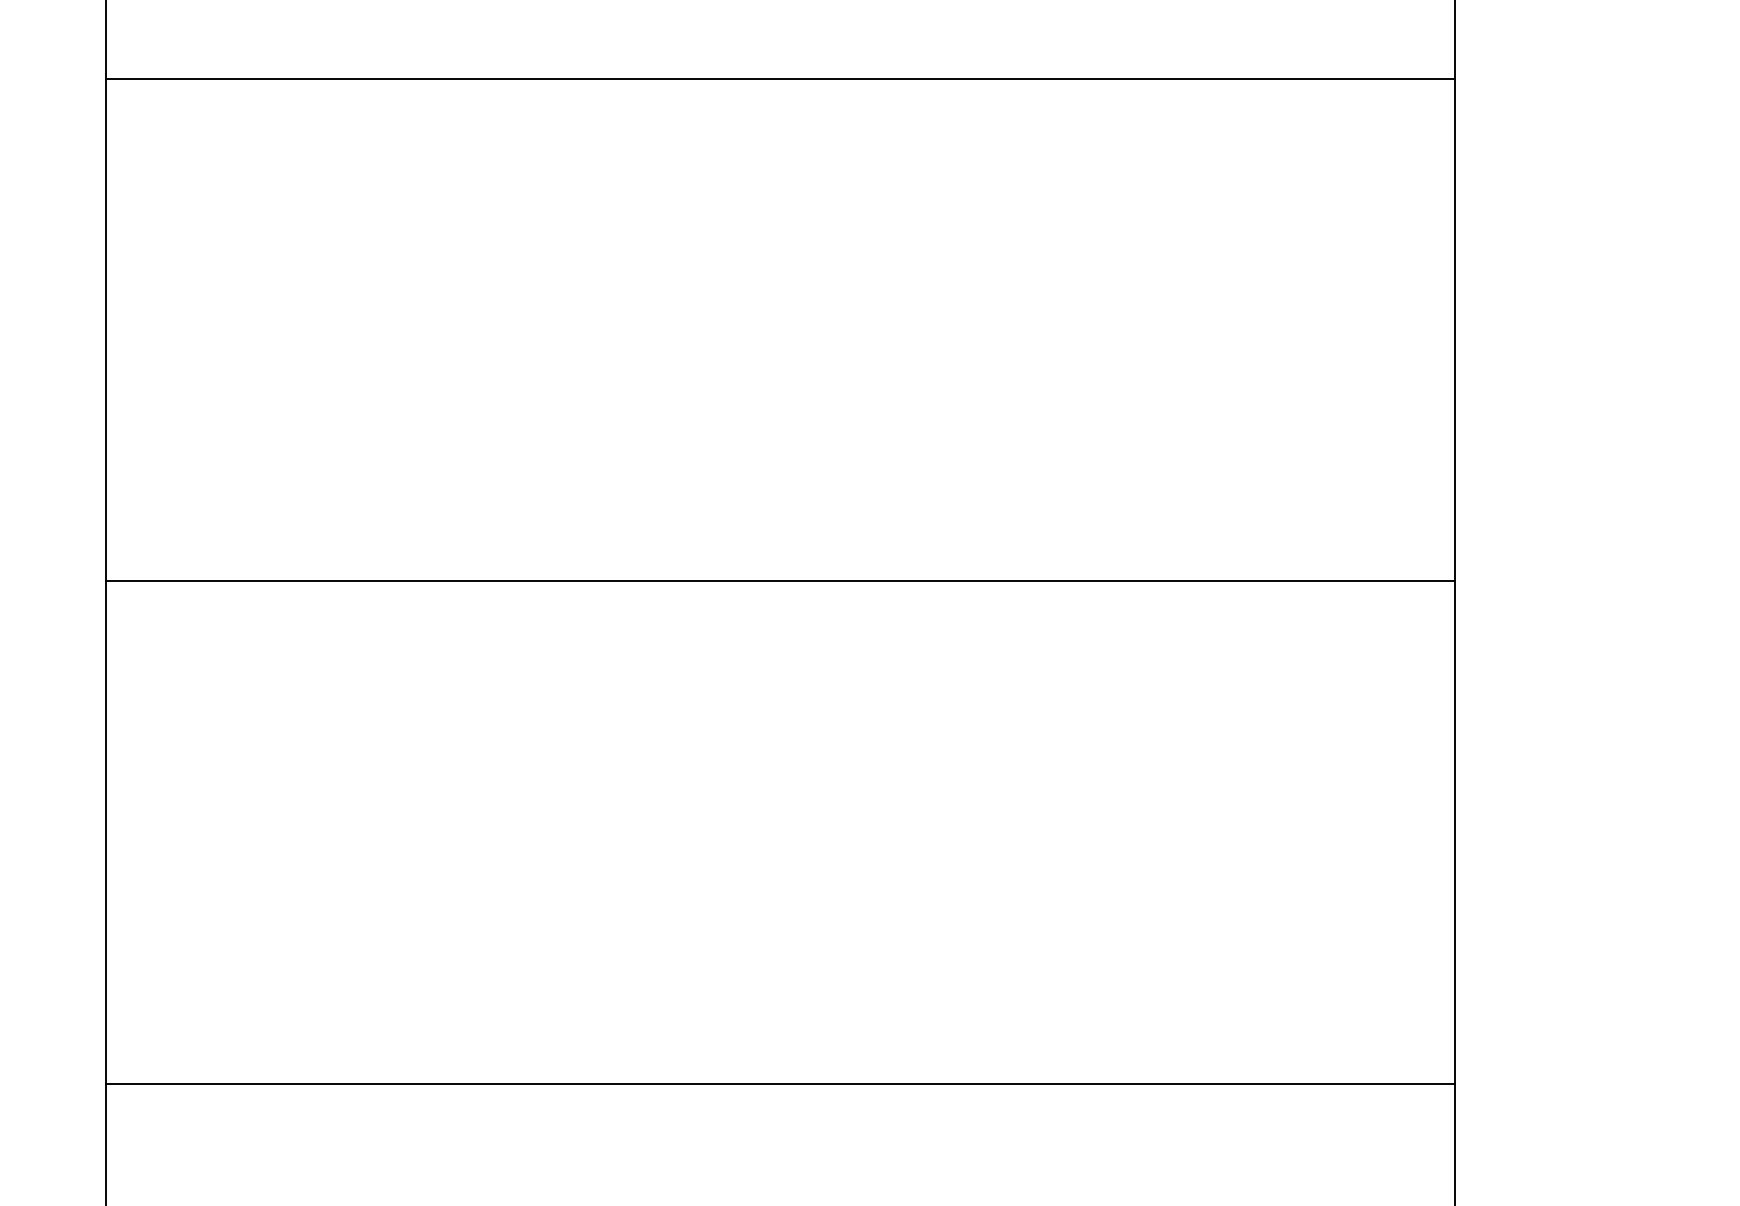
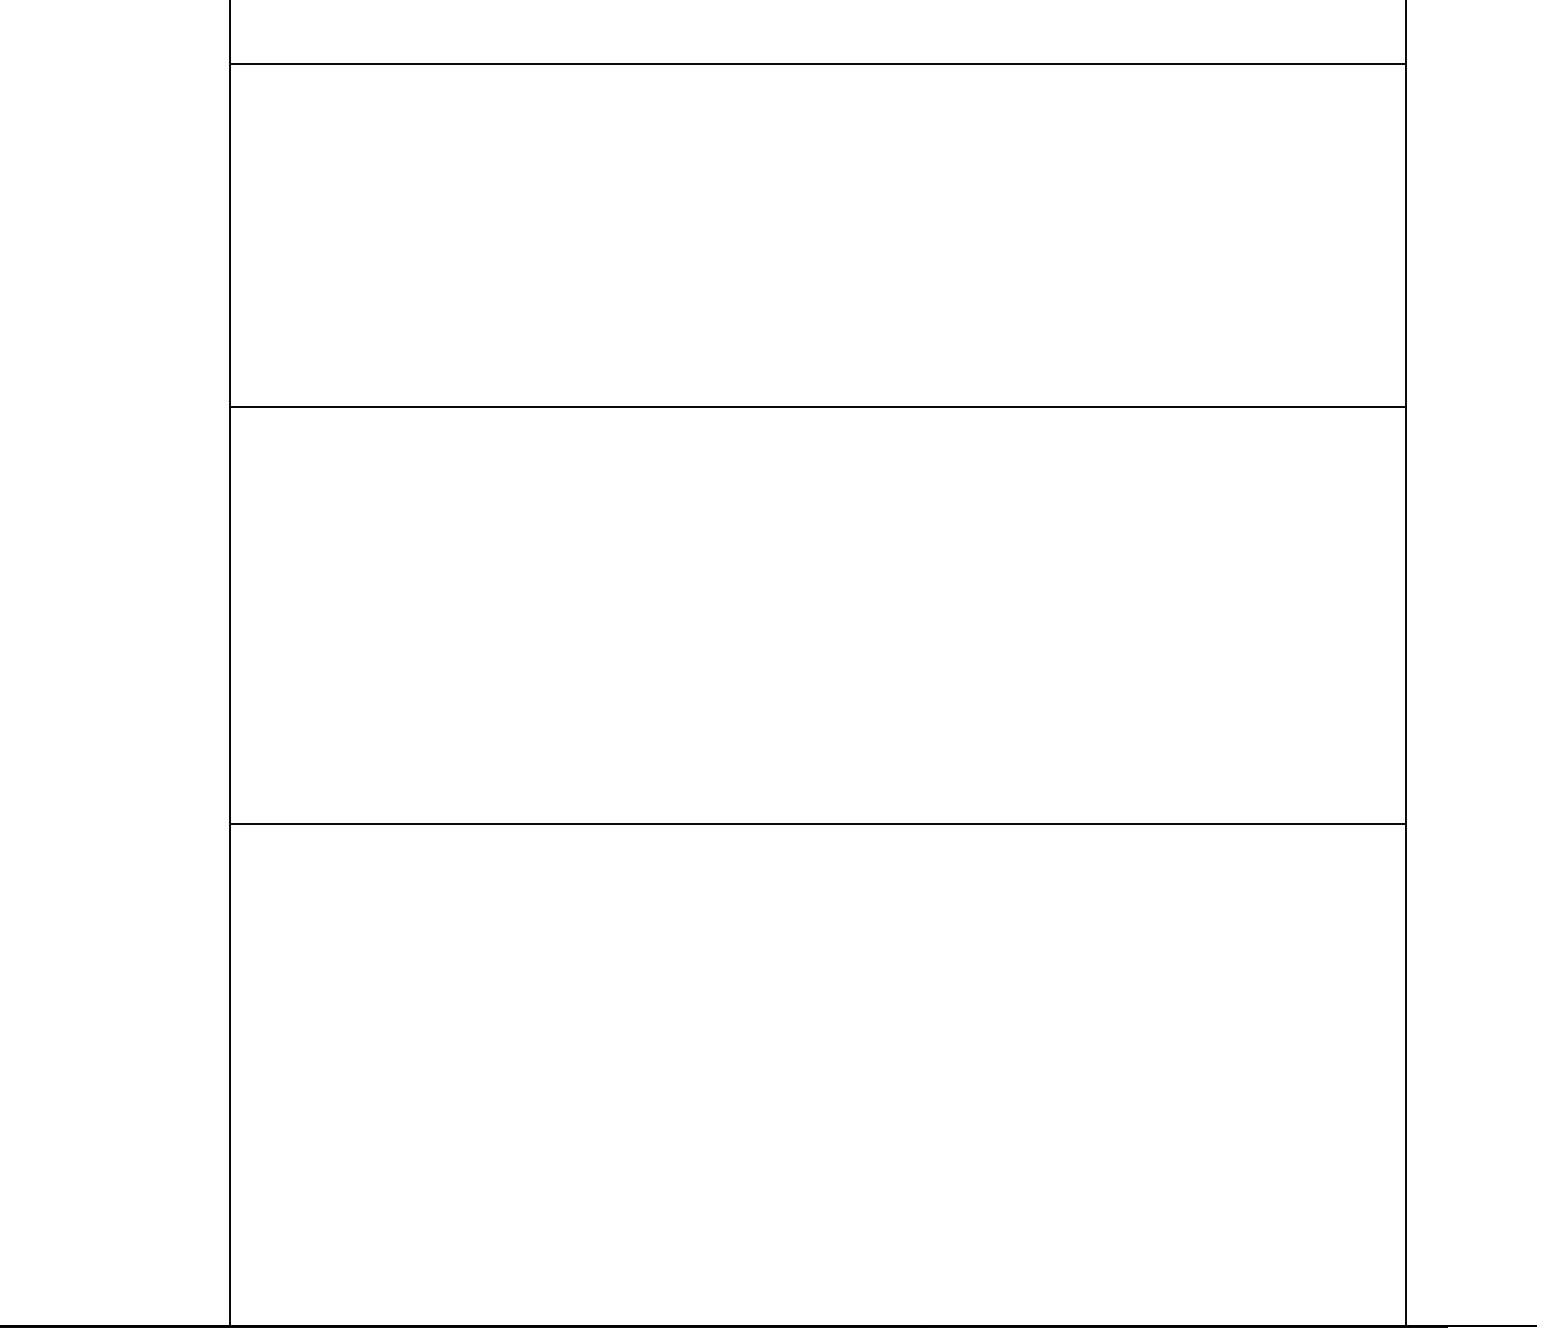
line: (780, 79) -> (817, 64), moved
line: (780, 580) -> (817, 406), moved
line: (780, 1083) -> (817, 823), moved

